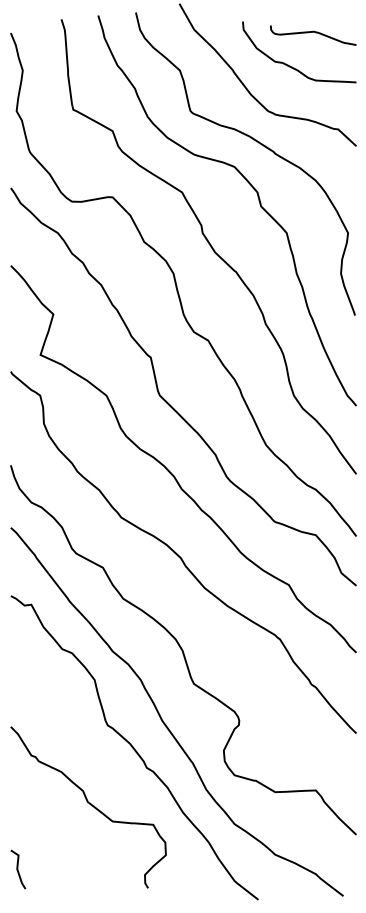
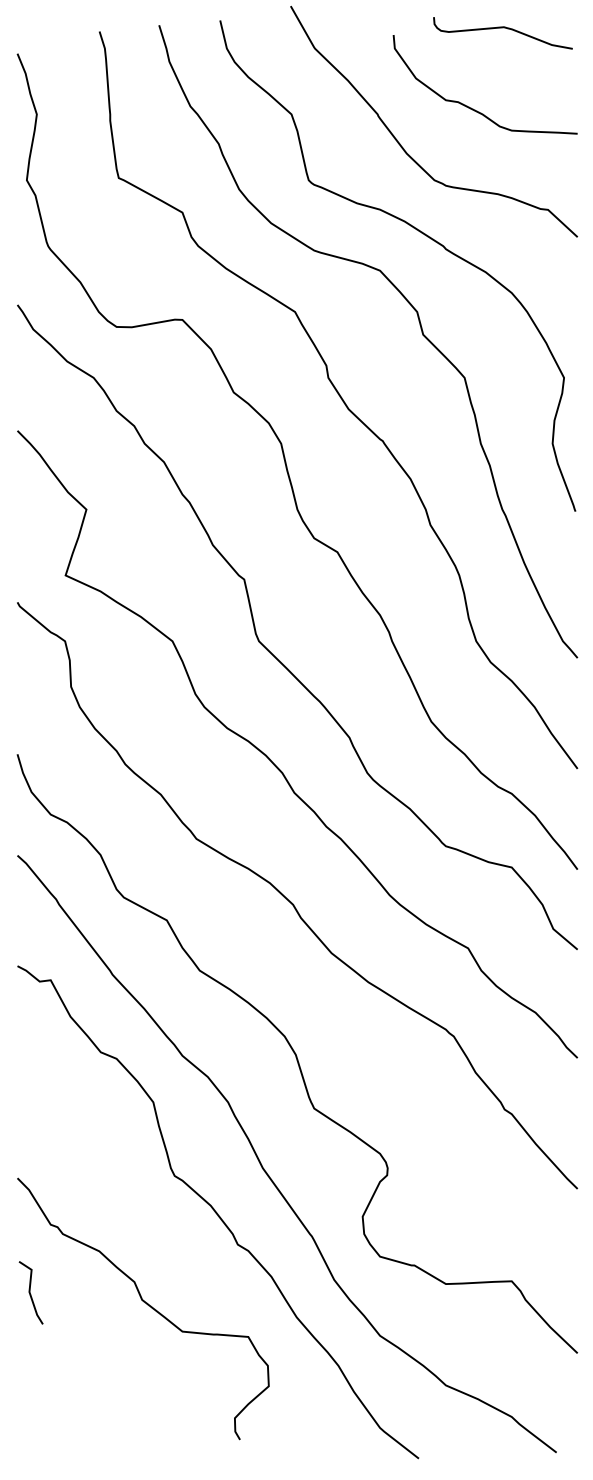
curve: (315, 33) -> (506, 30), moved
line: (18, 869) -> (31, 1292), moved

